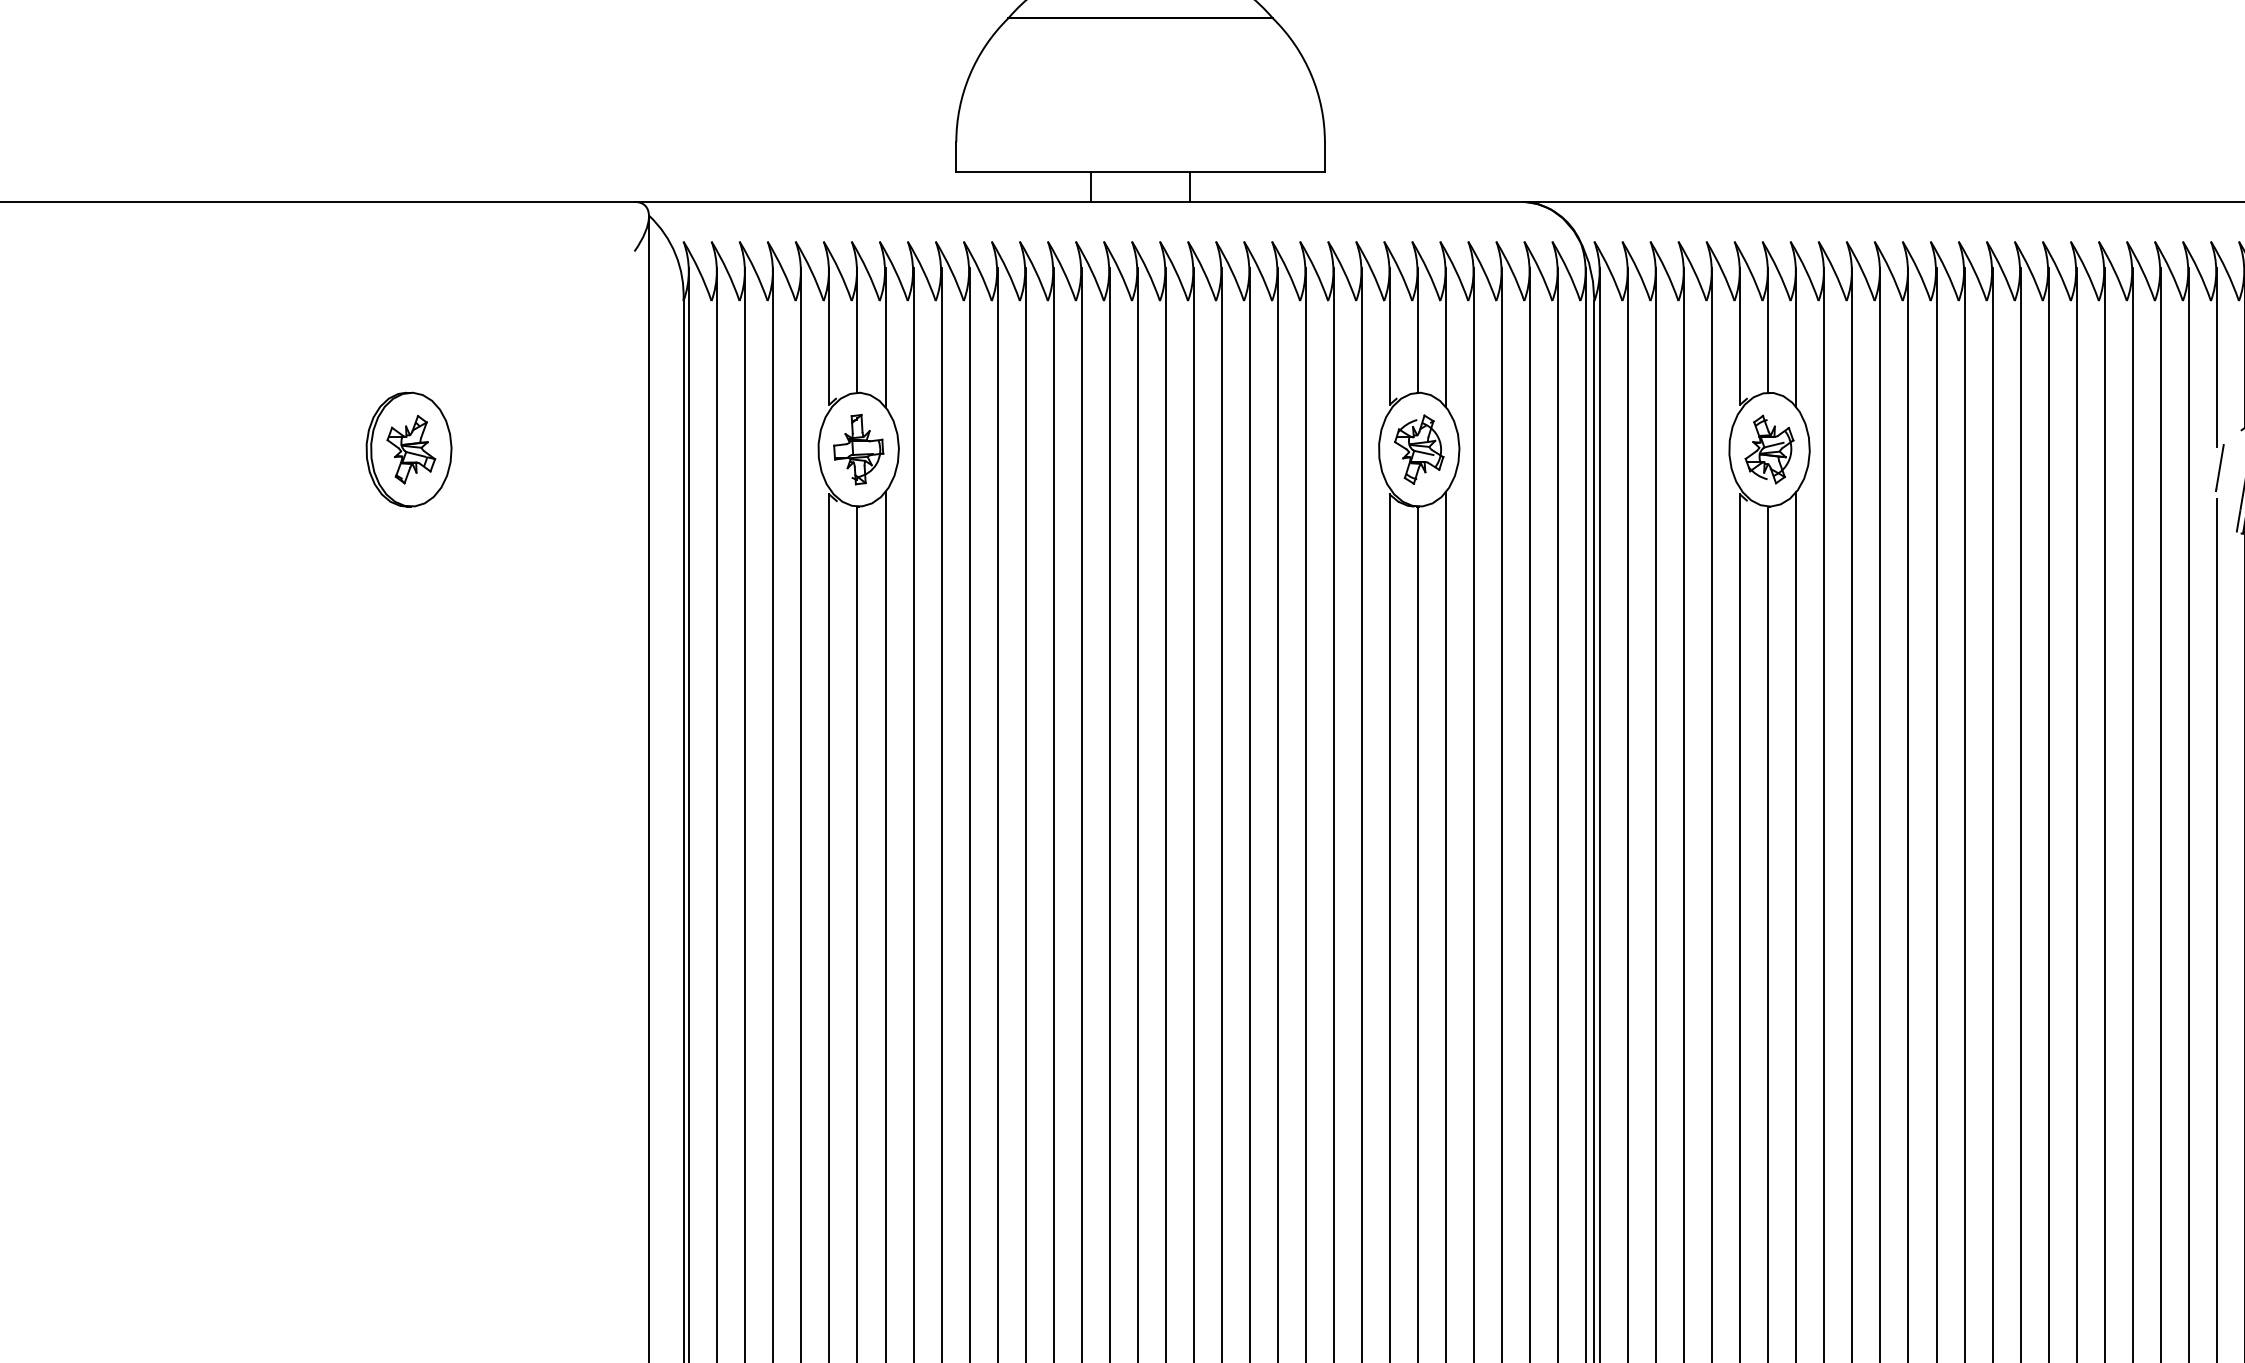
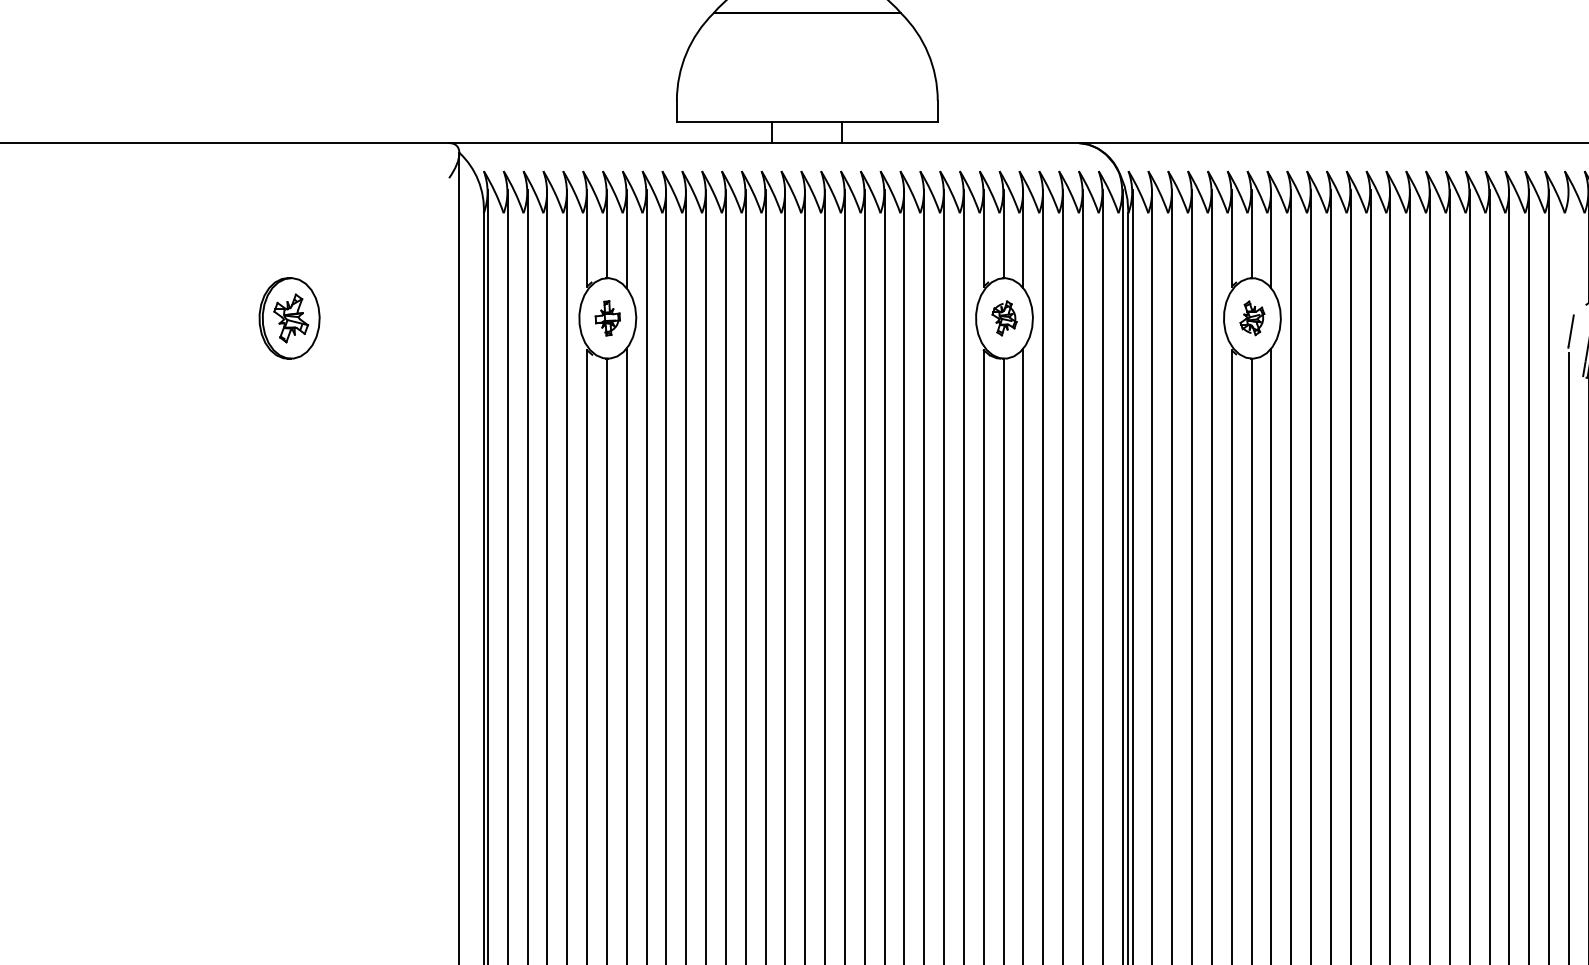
line: (2216, 357) -> (1568, 253), removed
part: (858, 449) -> (607, 318), size x0.7
part: (1419, 449) -> (1004, 318), size x0.7
part: (1769, 449) -> (1252, 318), size x0.7

